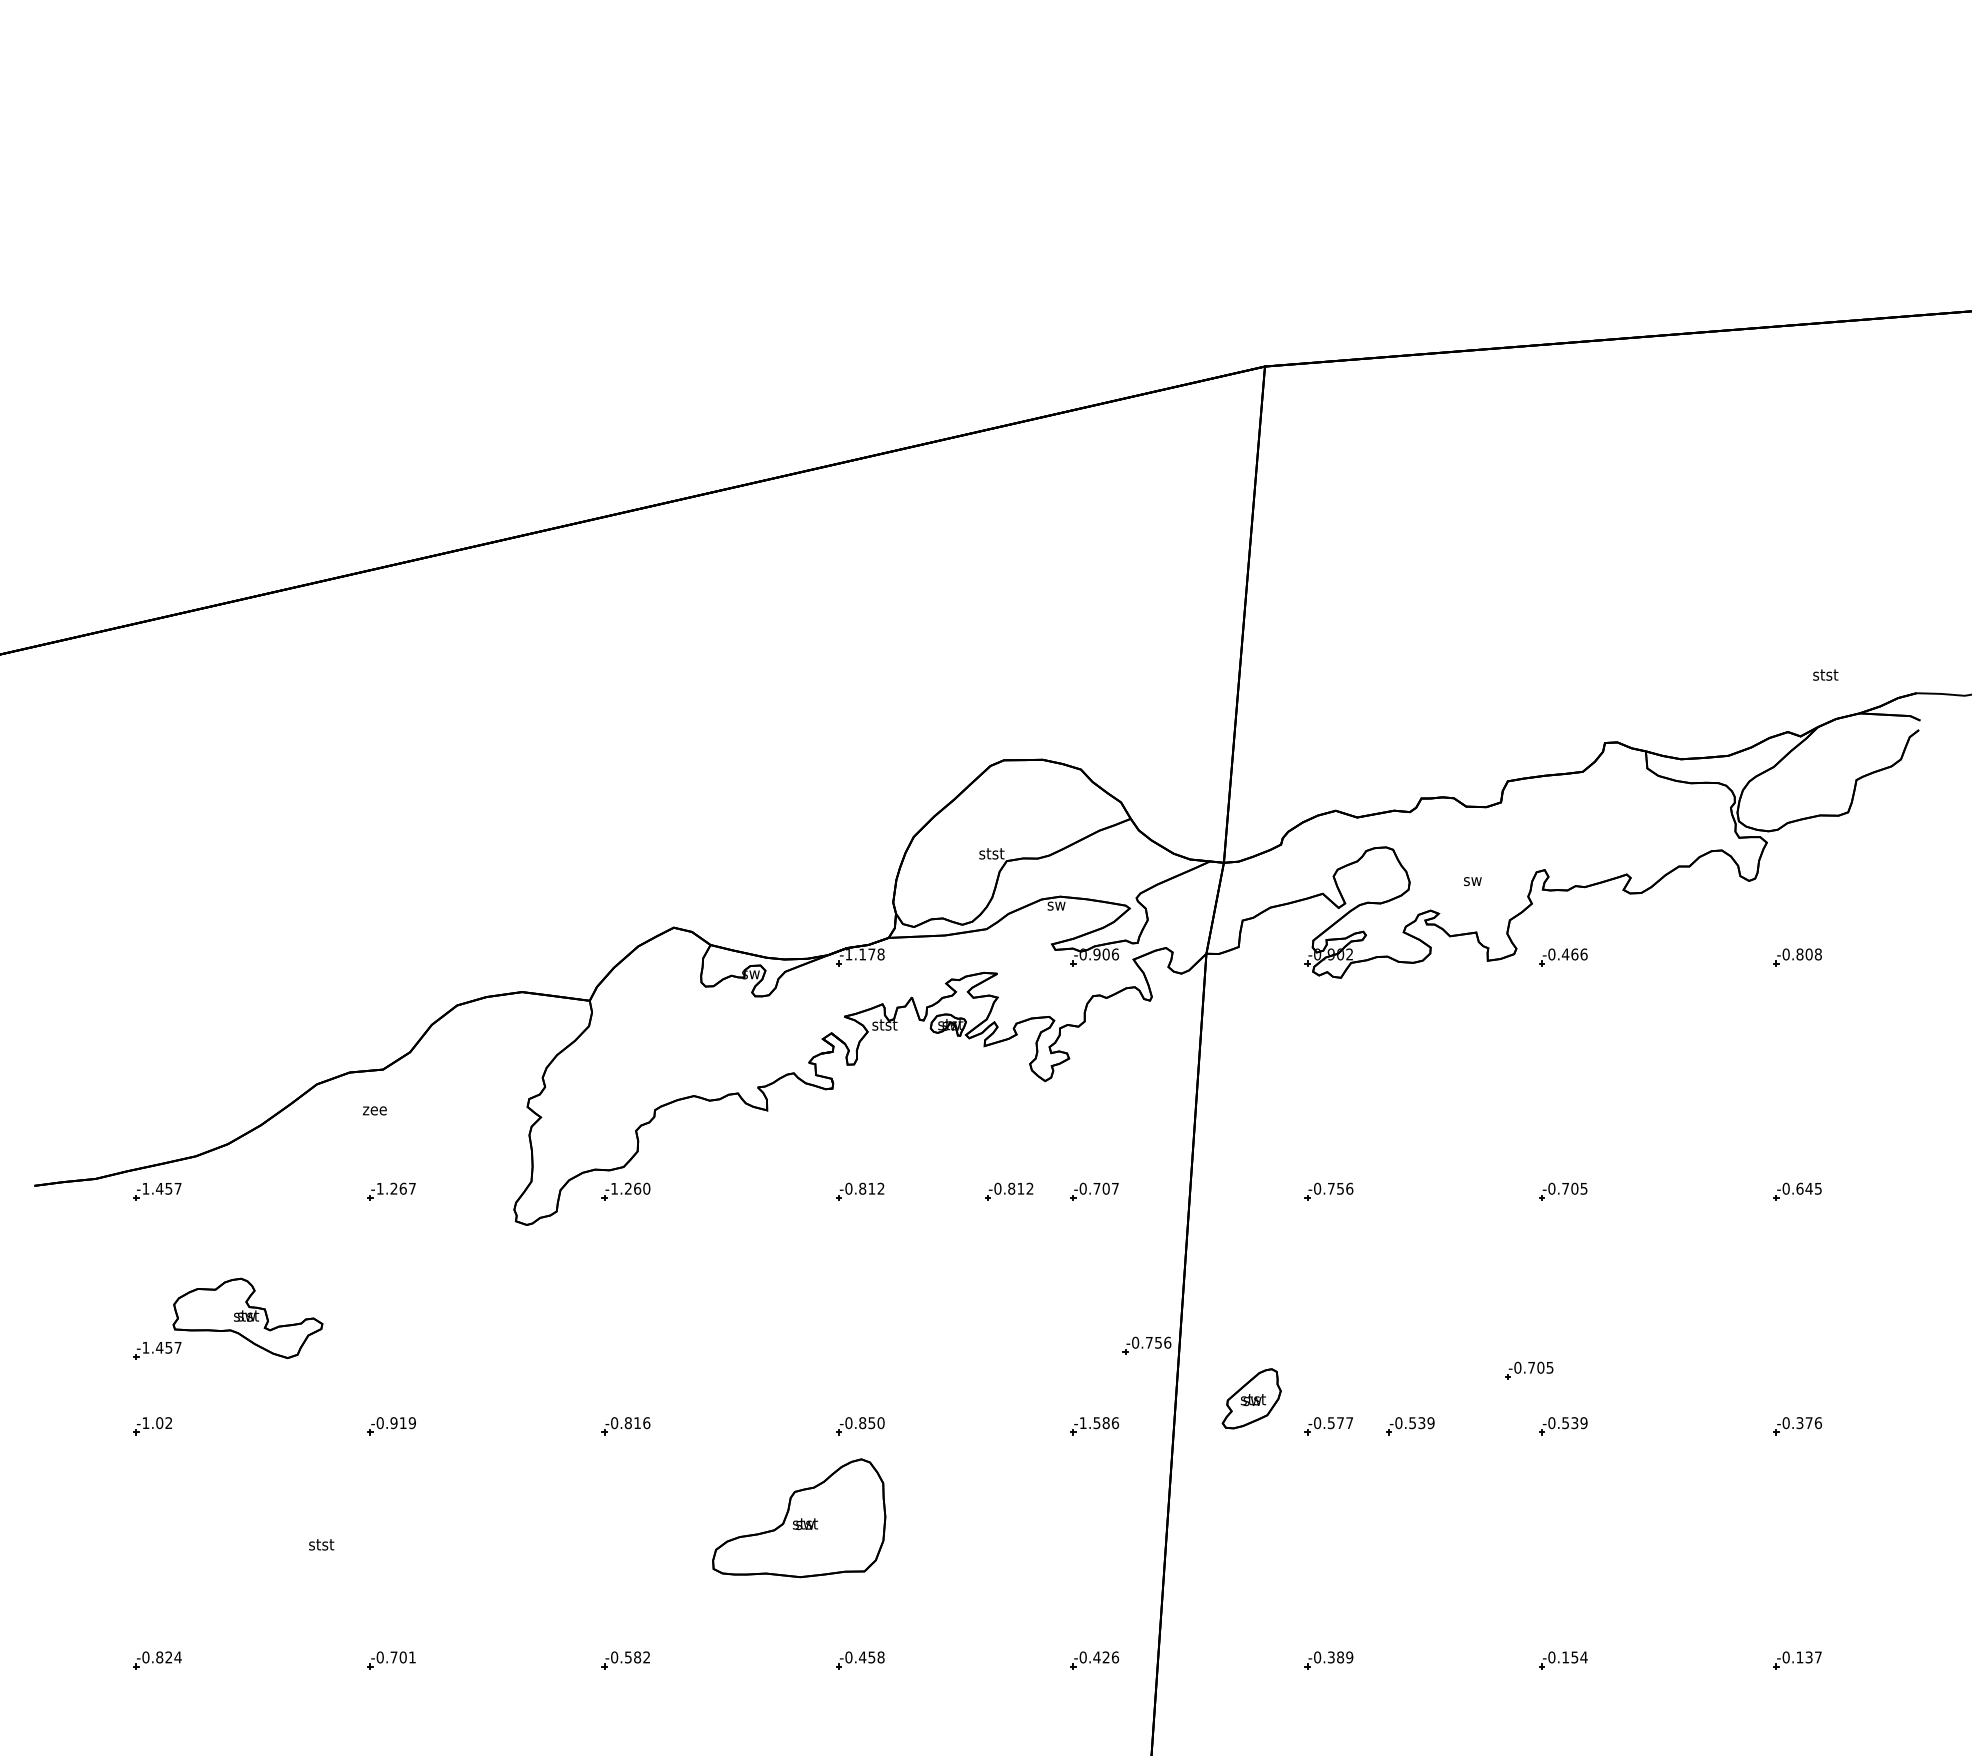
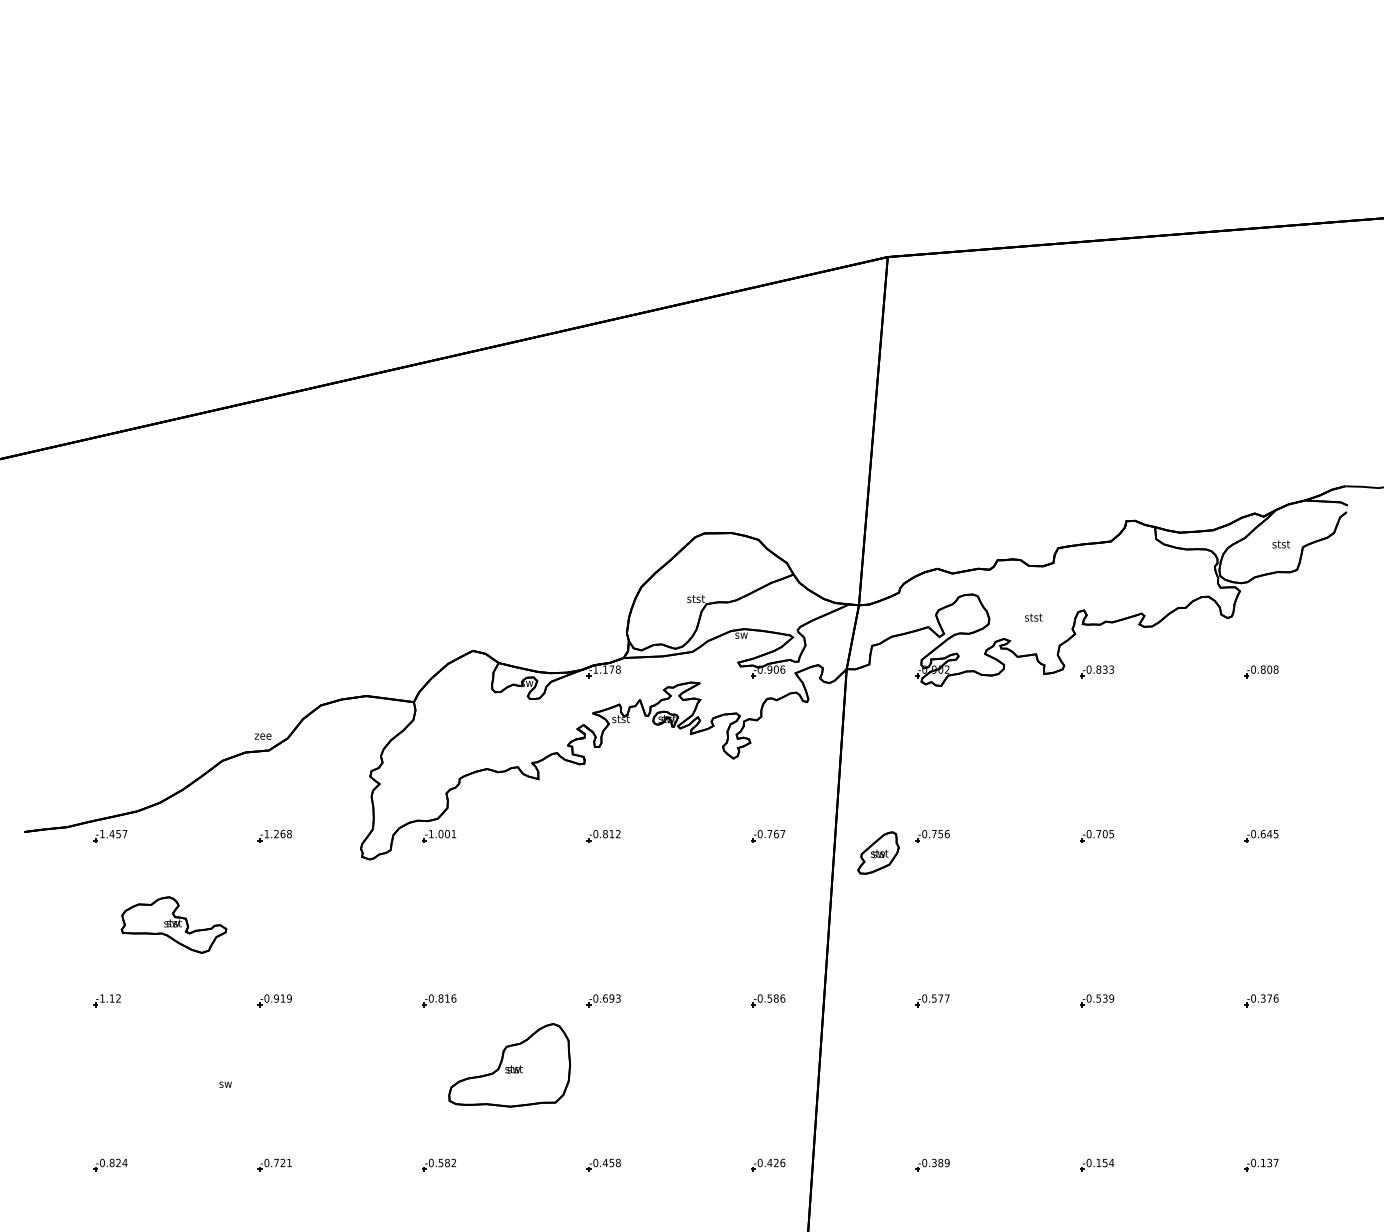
text: (1825, 674) -> (1281, 544), moved
text: (1472, 880) -> (1033, 617), sw -> stst
text: (1574, 954) -> (1105, 669), -0.466 -> -0.833
text: (374, 1110) -> (262, 736), moved
text: (411, 1188) -> (288, 833), -1.267 -> -1.268
text: (637, 1188) -> (447, 833), -1.260 -> -1.001
text: (1105, 1188) -> (775, 833), -0.707 -> -0.767
part: (1009, 1191) -> (708, 836), removed
part: (1146, 1345) -> (804, 944), removed
part: (157, 1350) -> (110, 947), removed
part: (1529, 1370) -> (1073, 961), removed
part: (1251, 1398) -> (878, 852), moved
text: (159, 1423) -> (111, 998), -1.02 -> -1.12
text: (871, 1423) -> (611, 998), -0.850 -> -0.693
text: (1082, 1423) -> (759, 998), -1.586 -> -0.586
part: (1410, 1426) -> (989, 1000), removed
part: (799, 1518) -> (509, 1065), moved
text: (321, 1544) -> (225, 1083), stst -> sw
text: (402, 1657) -> (282, 1163), -0.701 -> -0.721

